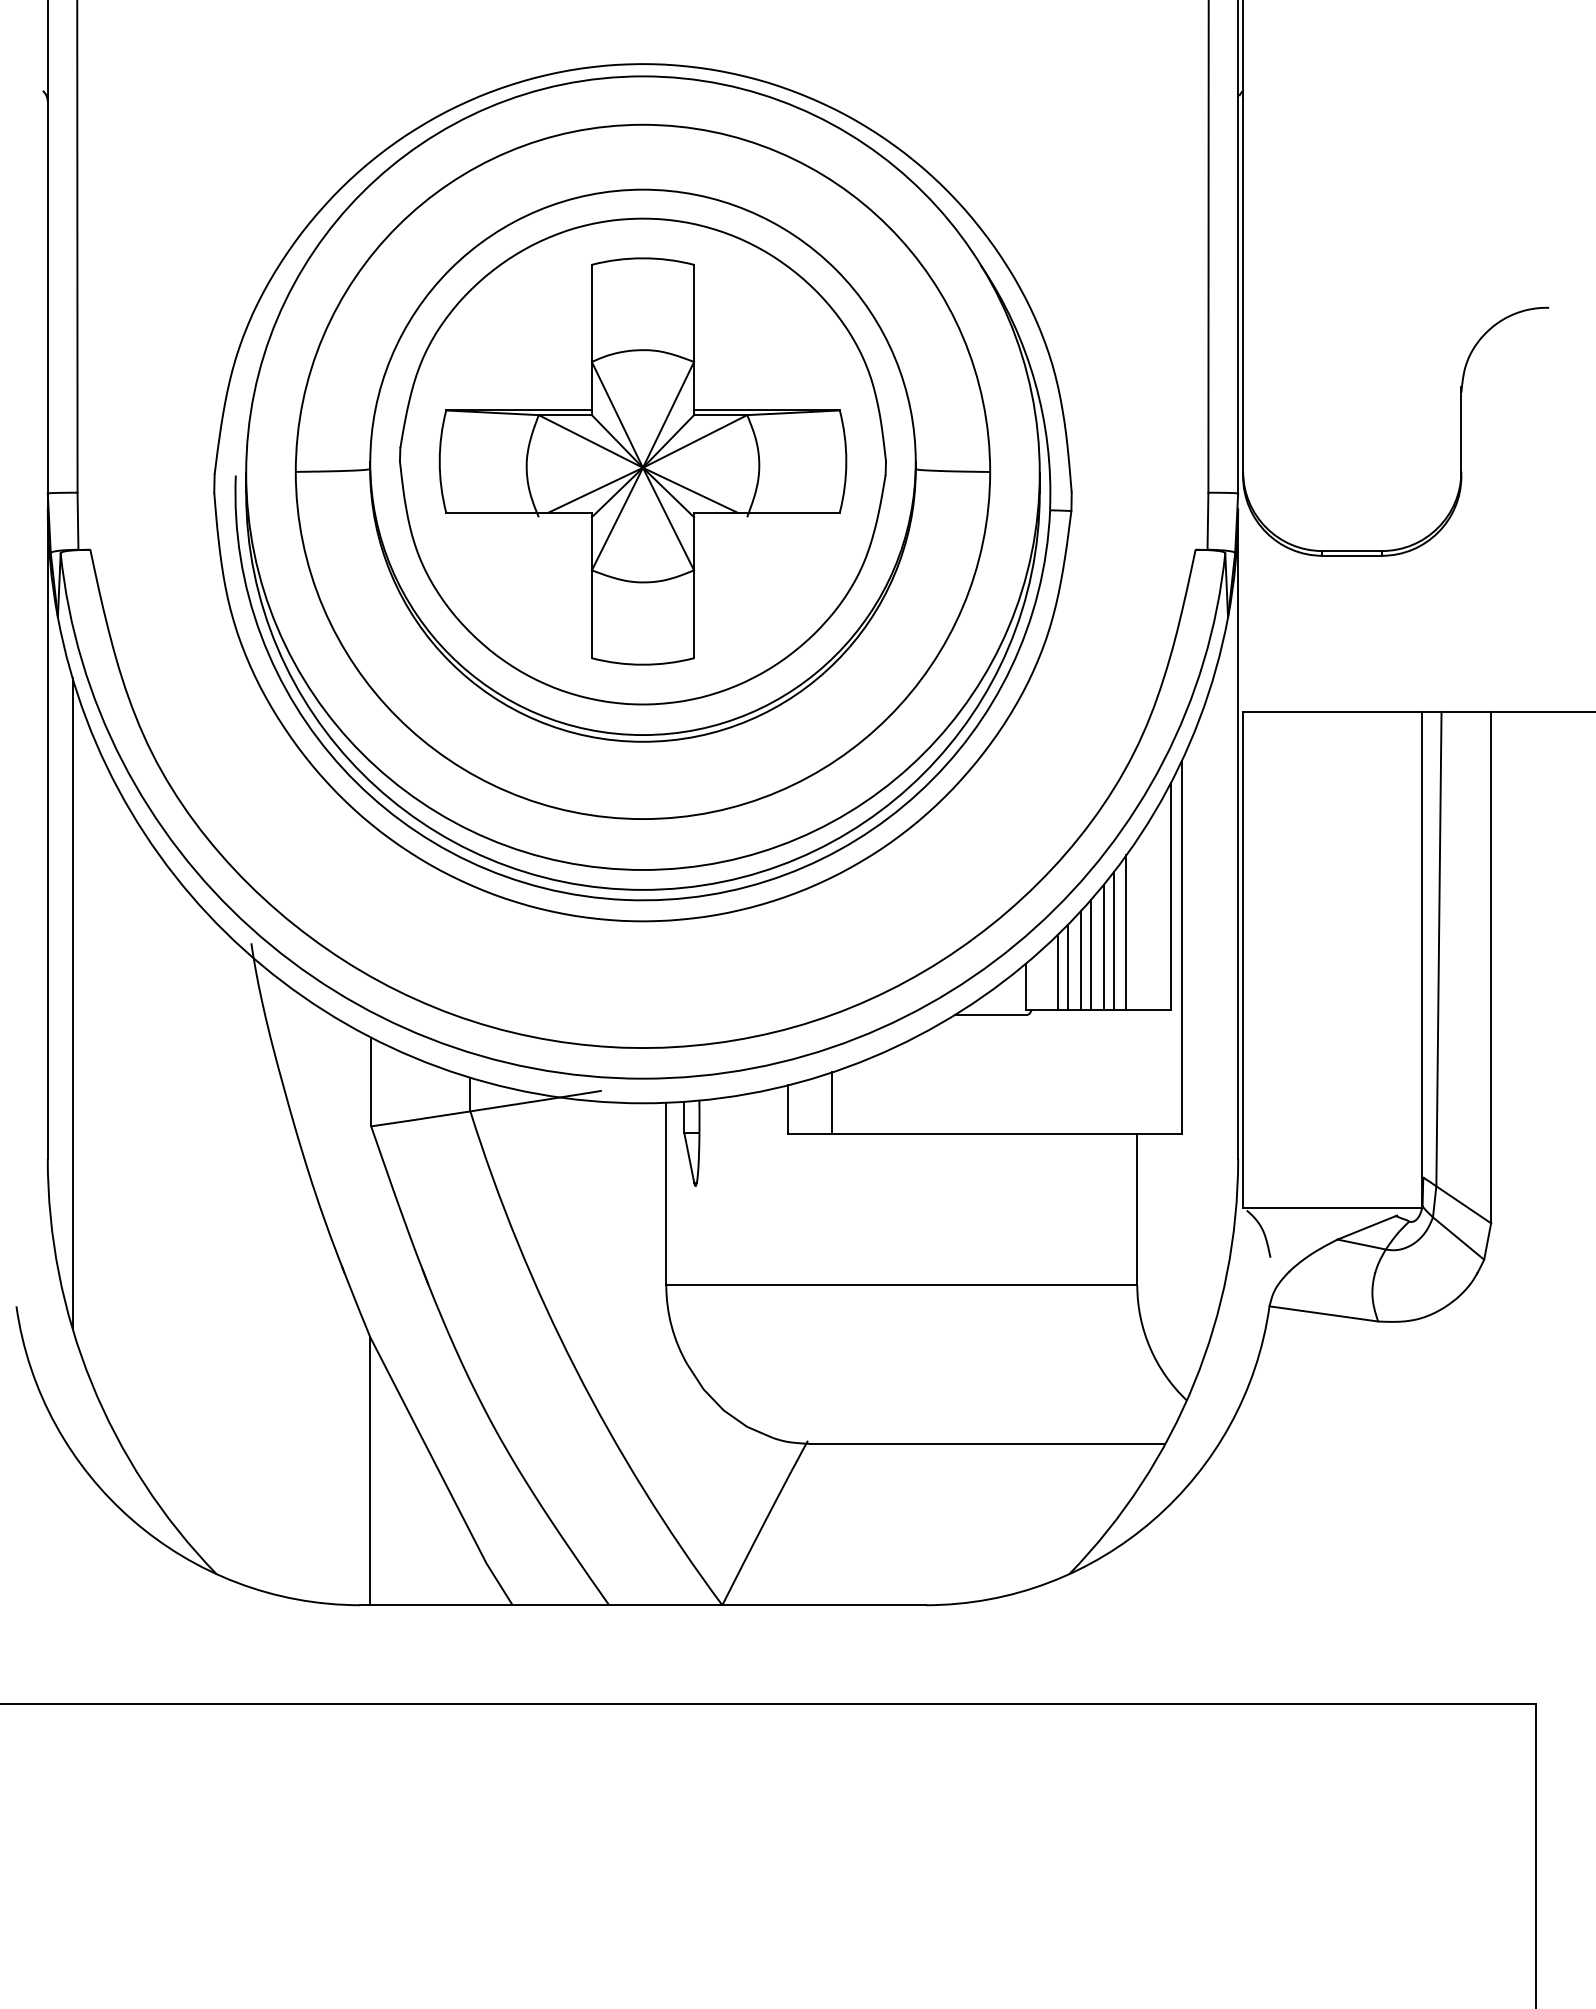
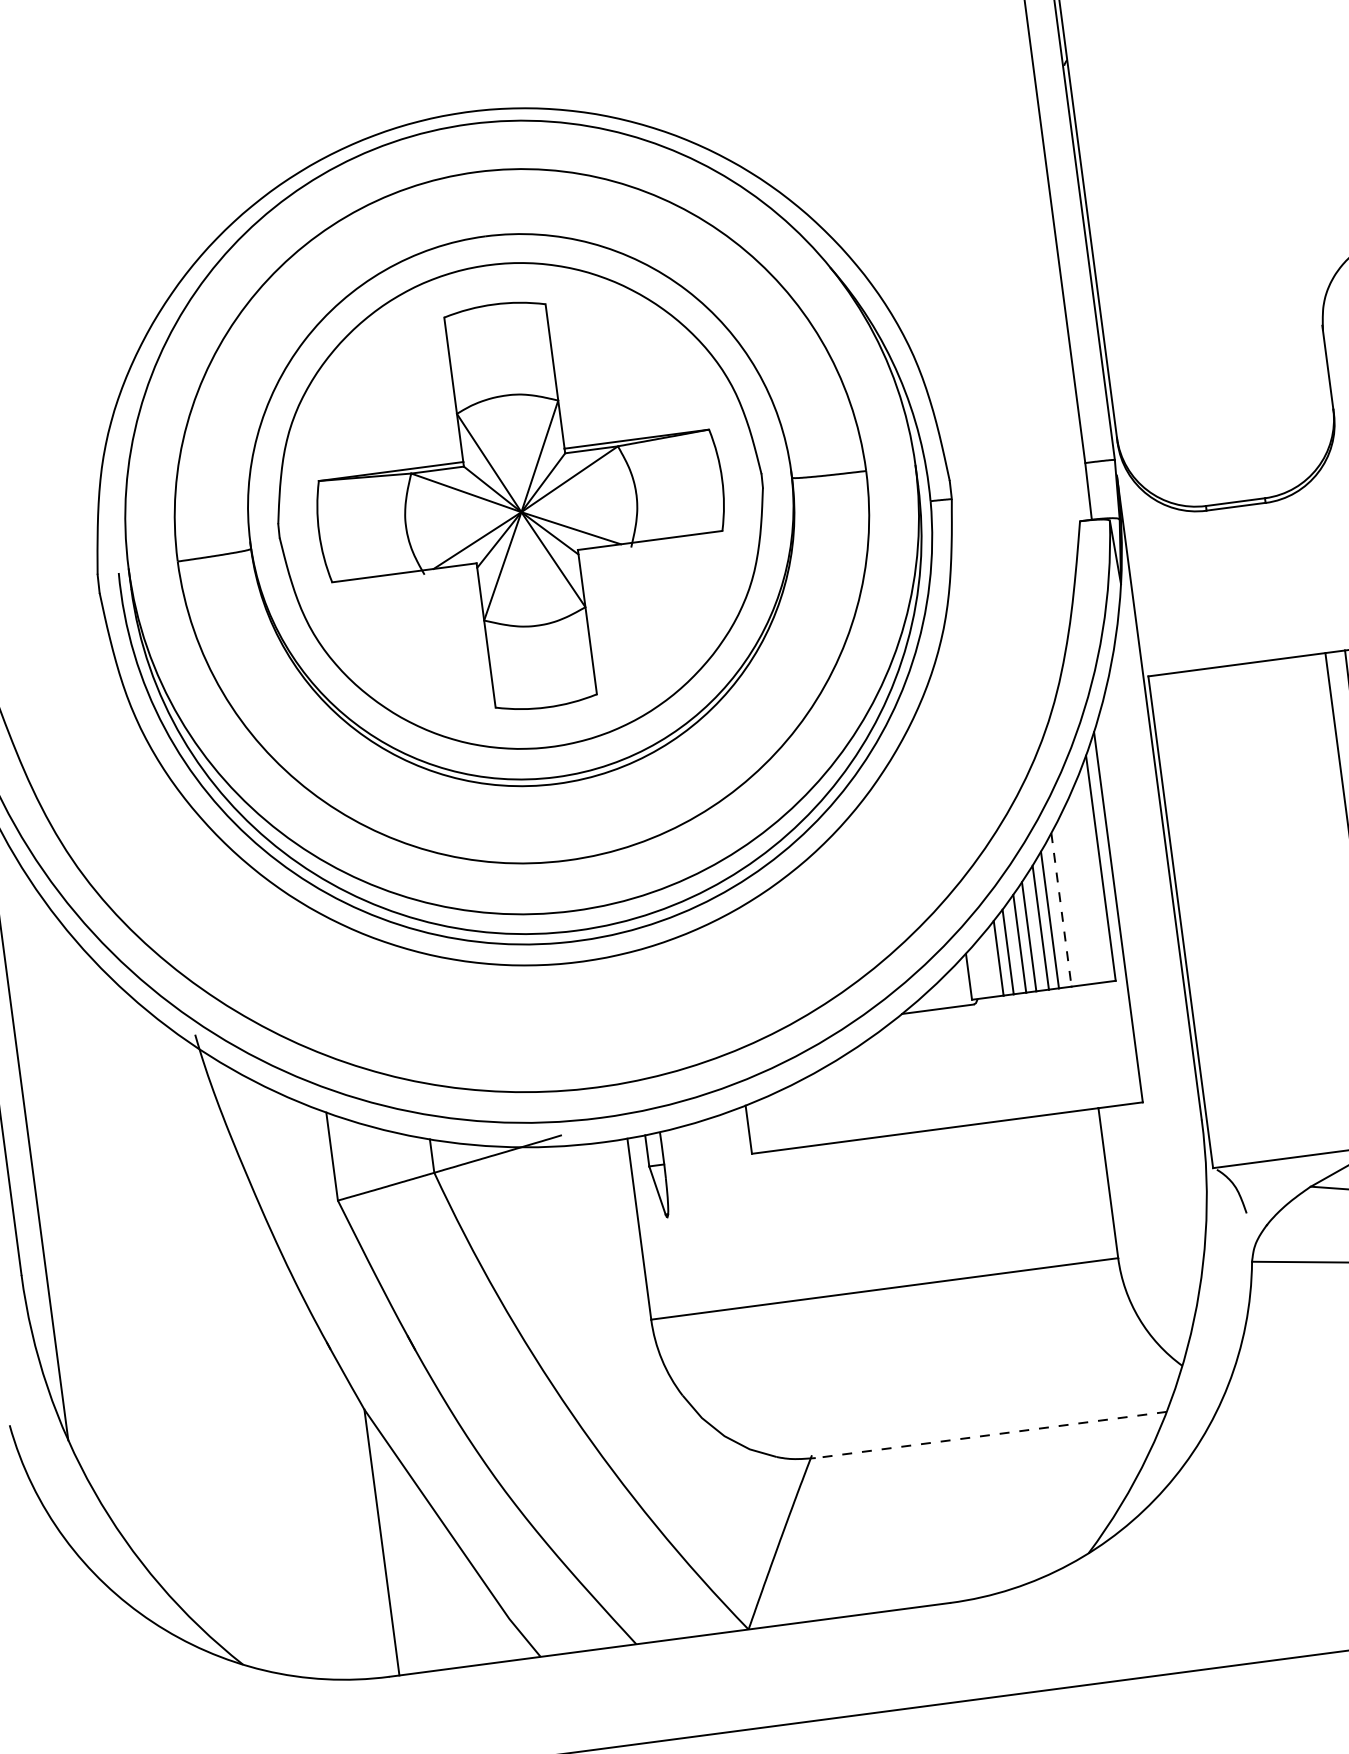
line: (1126, 933) -> (1061, 910), solid -> dashed
line: (832, 1103) -> (792, 1117), removed
line: (987, 1444) -> (990, 1435), solid -> dashed

